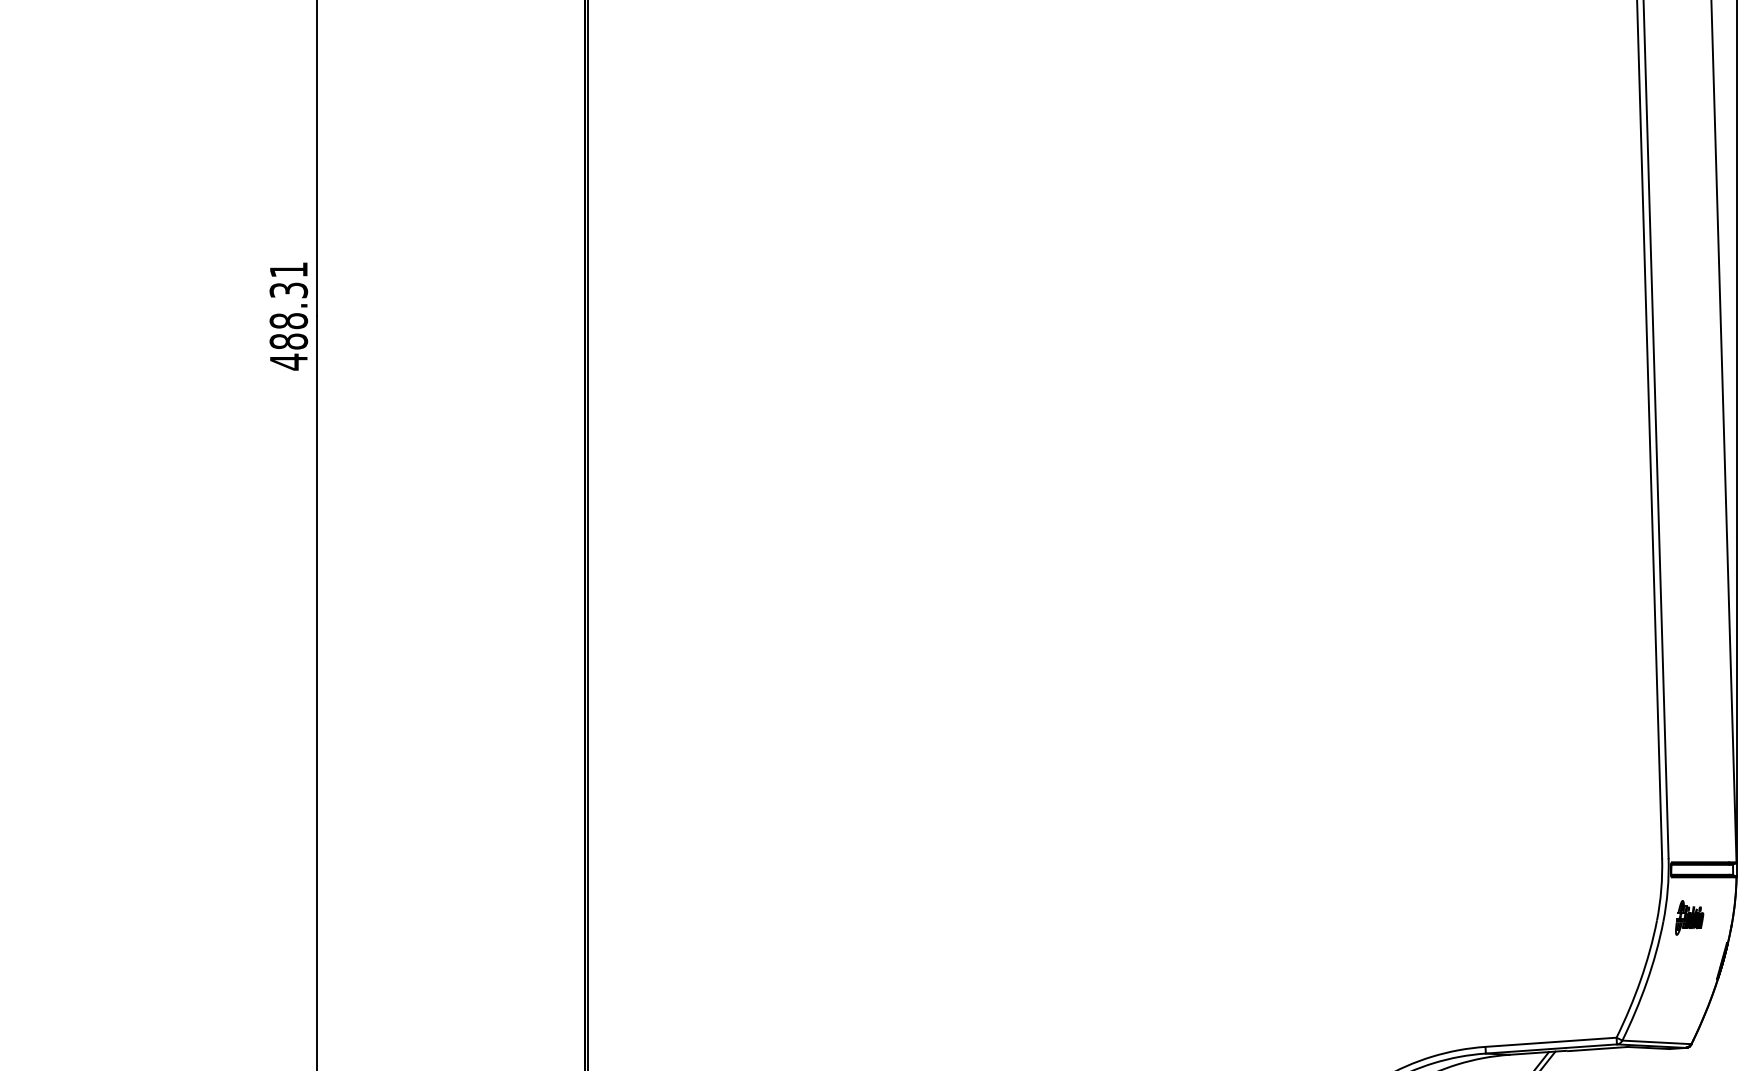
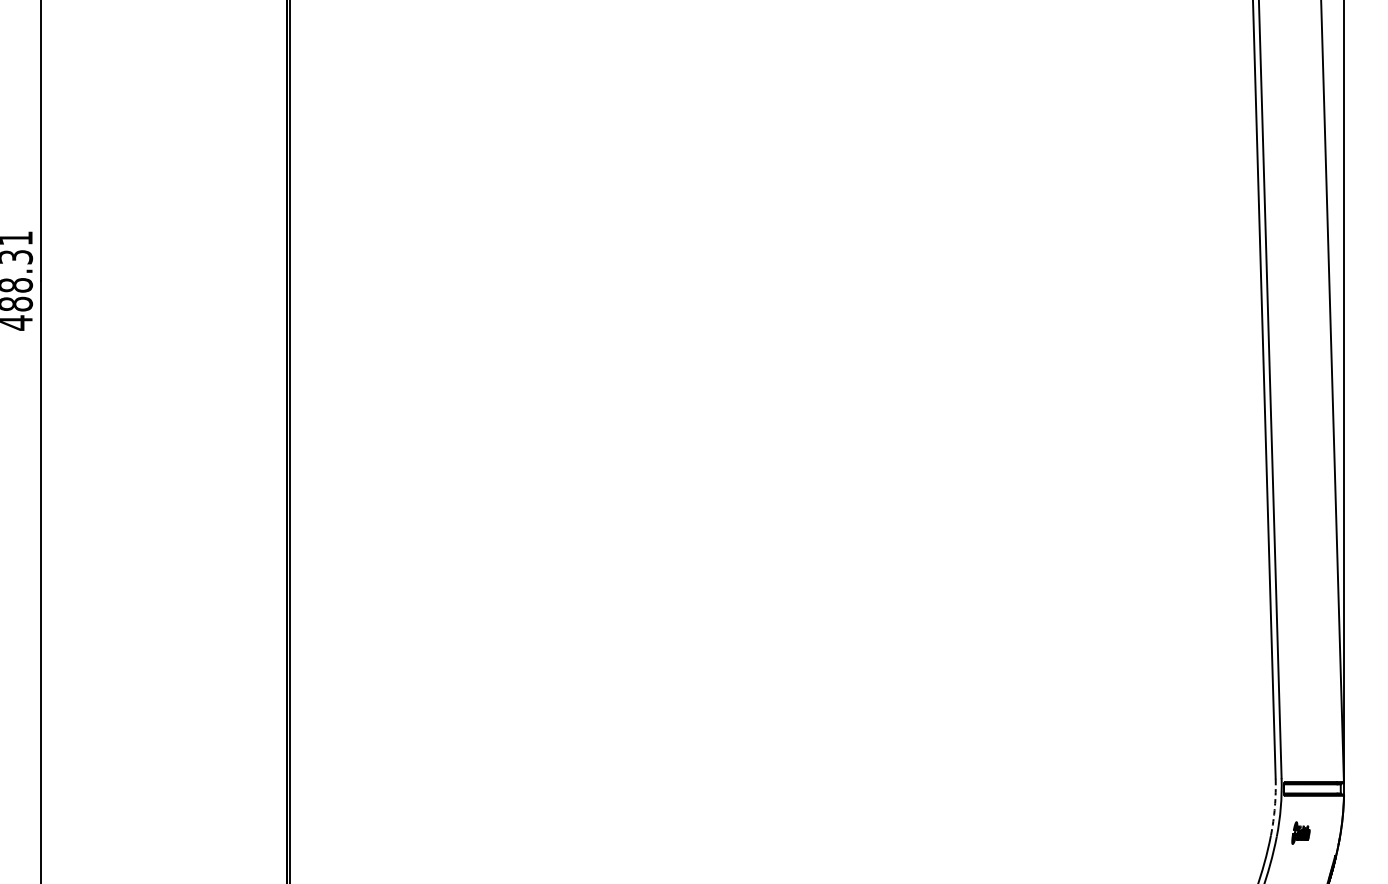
arc: (1661, 889) -> (1275, 806), solid -> dashed
part: (1689, 917) -> (1300, 832), size x0.7

